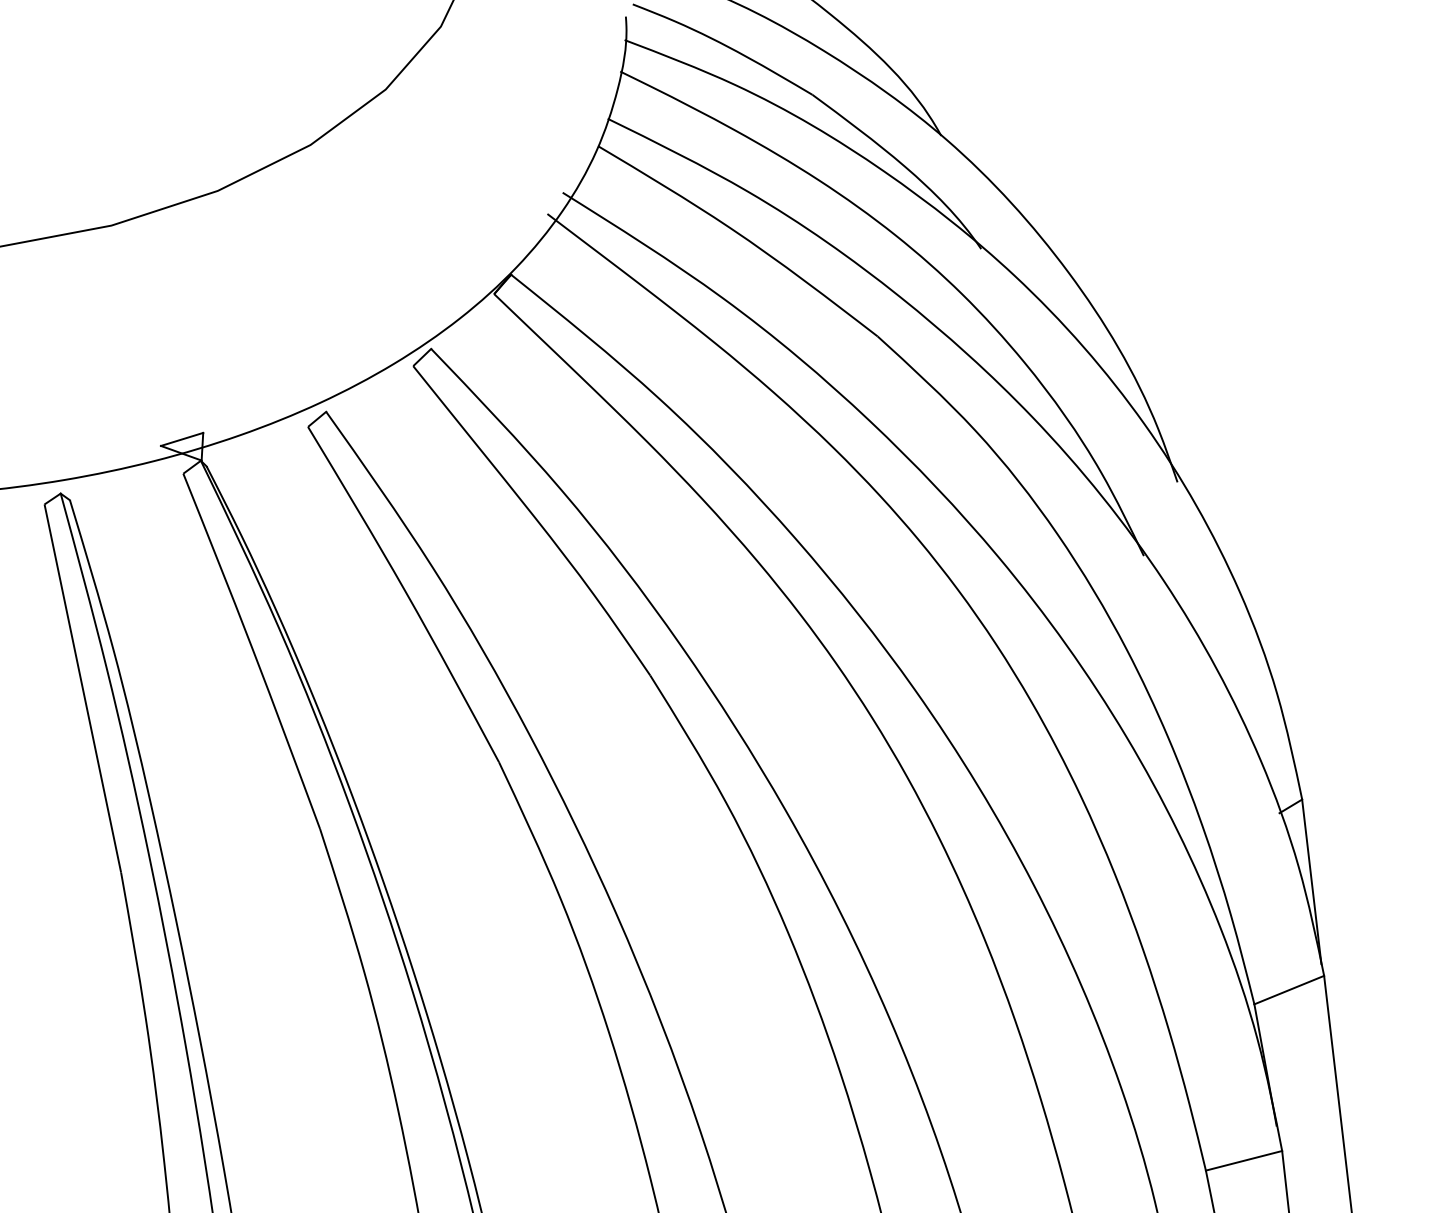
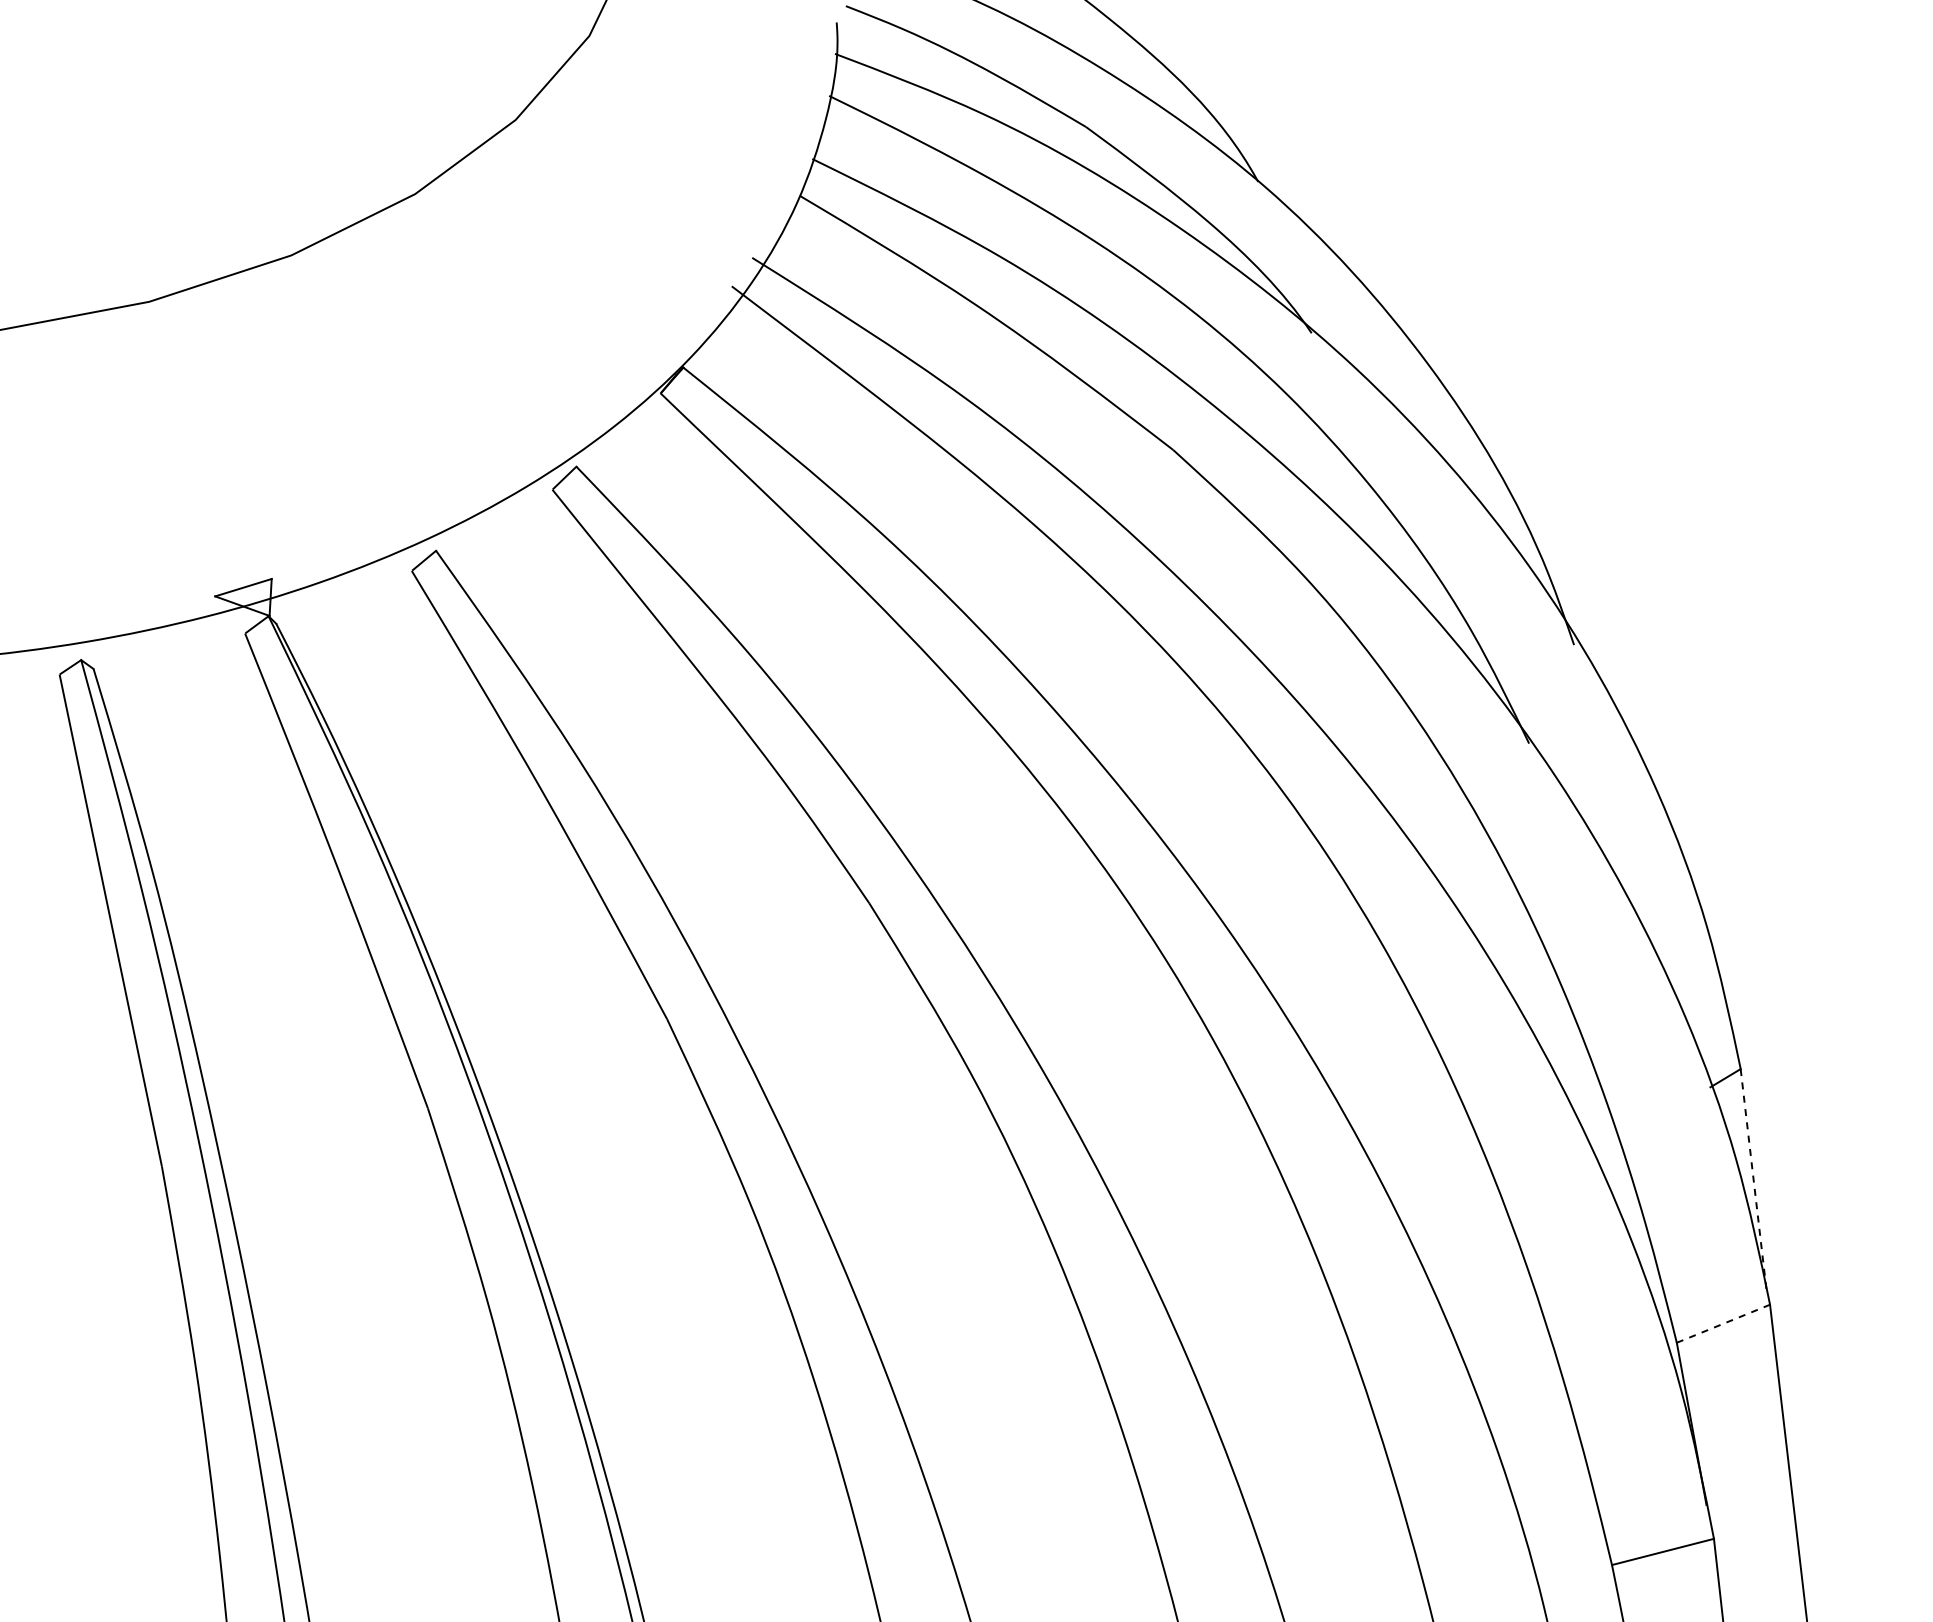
line: (1311, 882) -> (1753, 1179), solid -> dashed
line: (1289, 989) -> (1723, 1323), solid -> dashed

